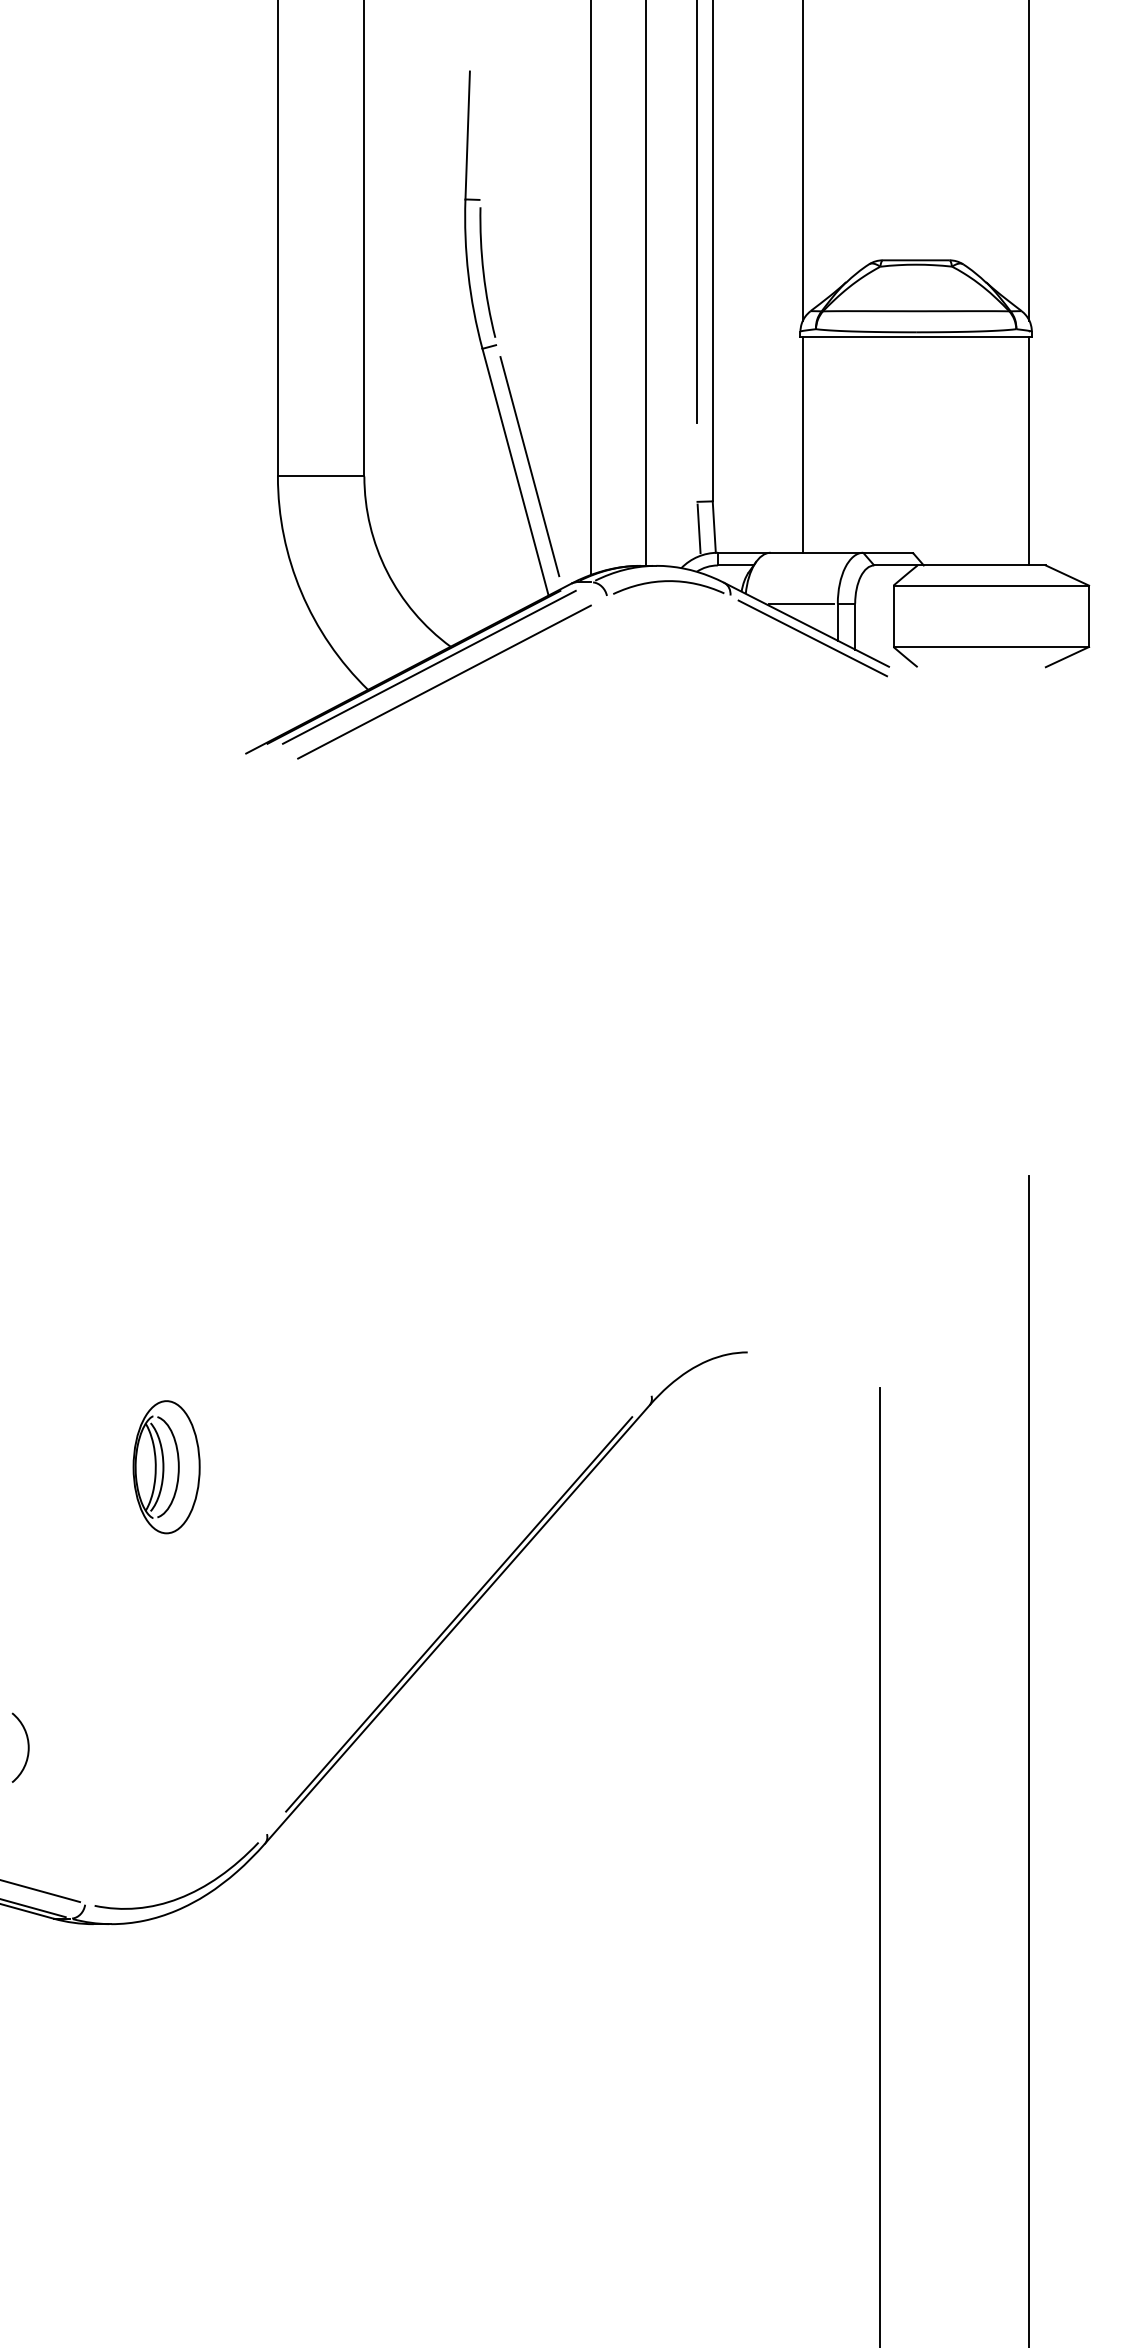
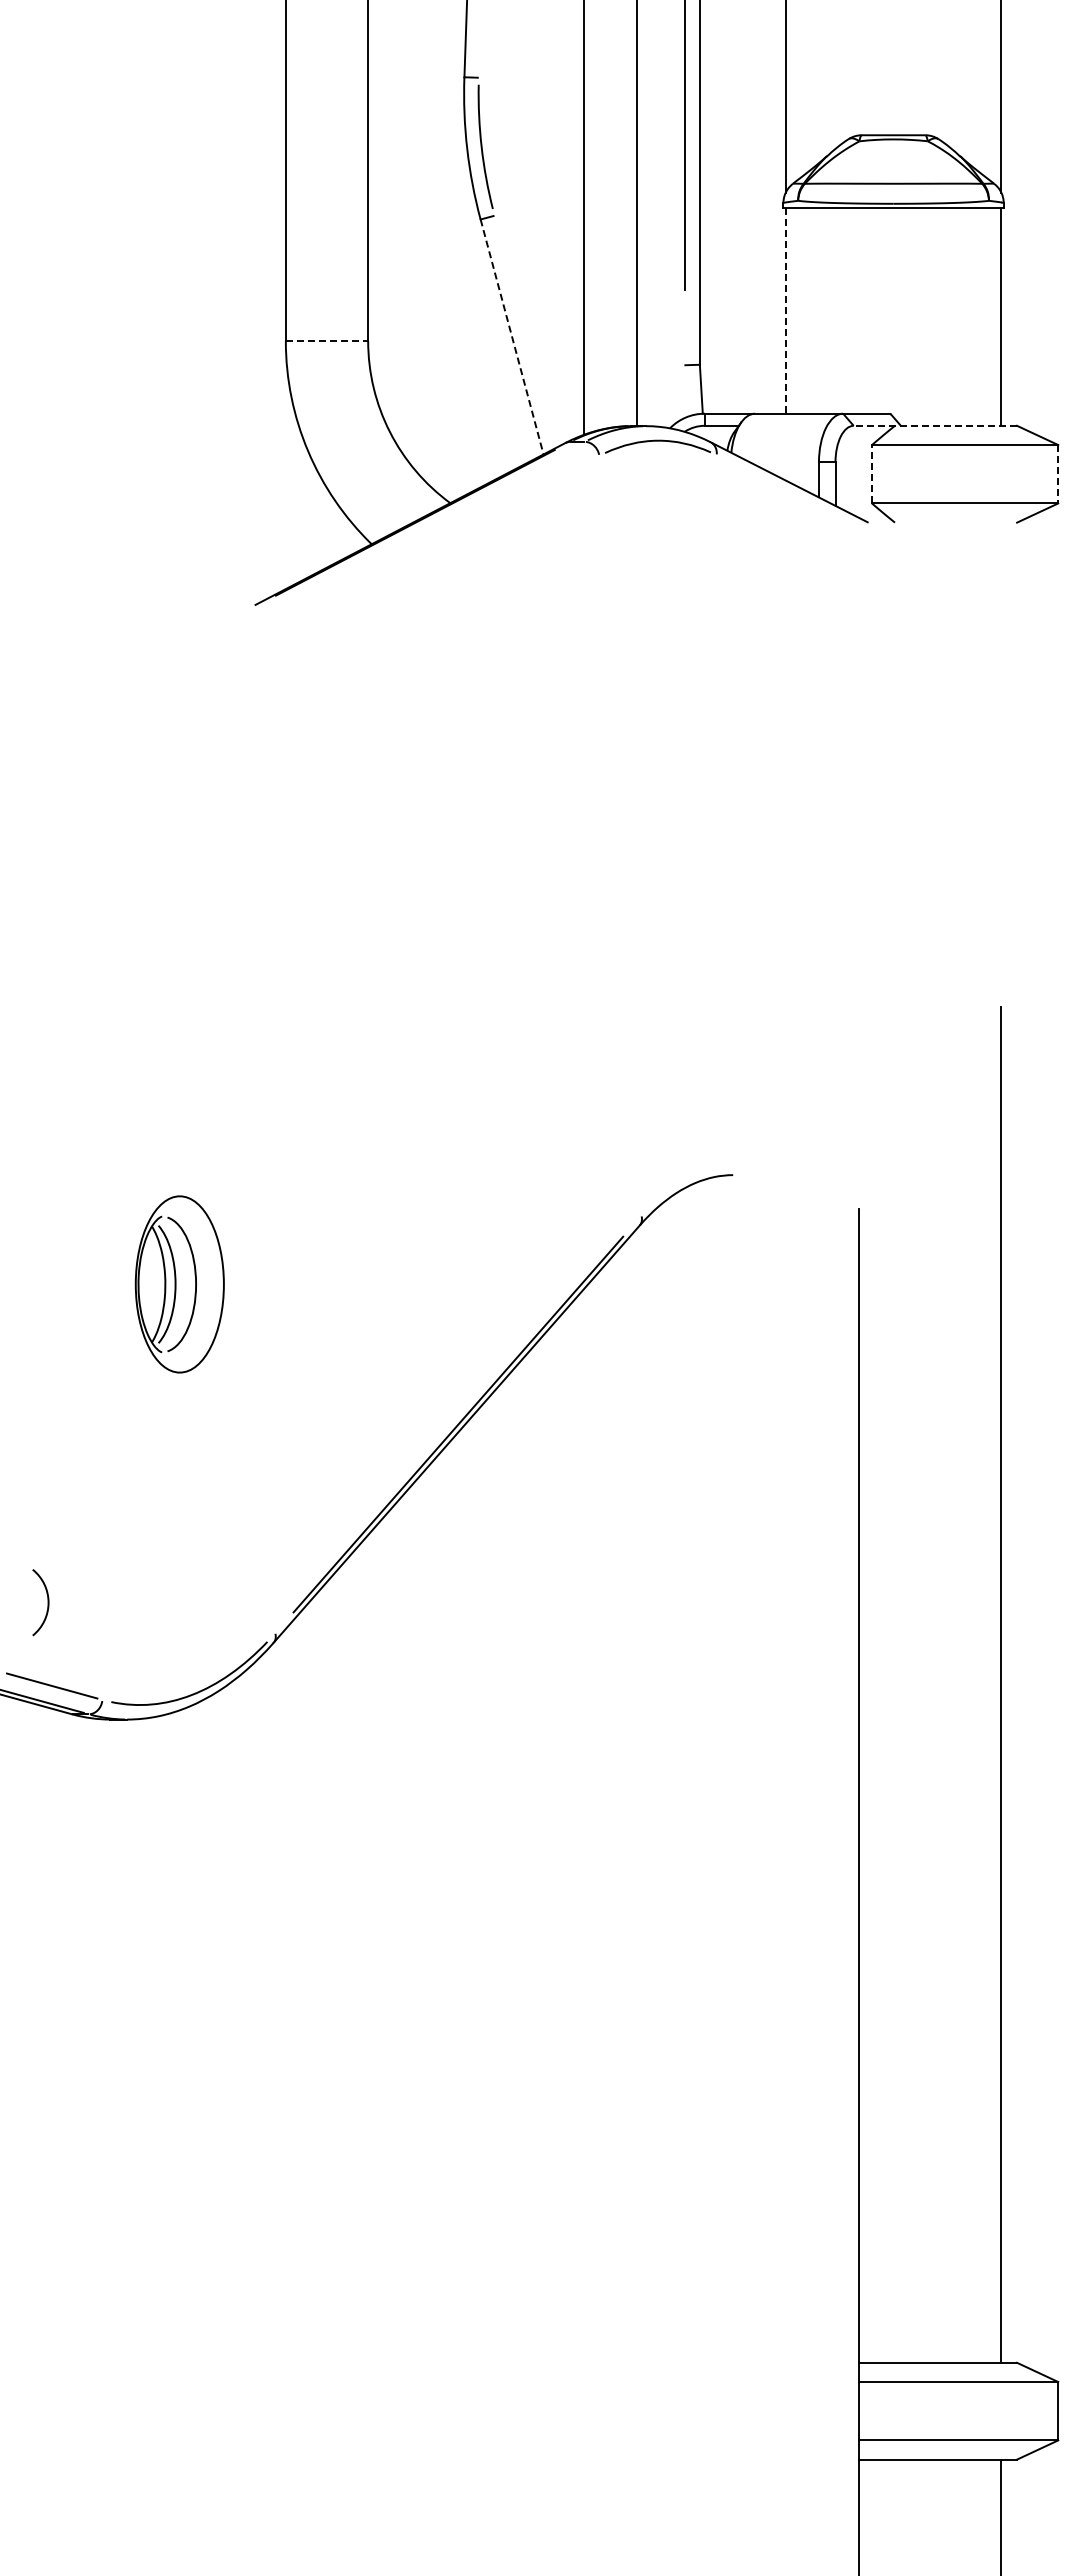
line: (802, 444) -> (785, 310), solid -> dashed
line: (529, 466) -> (525, 331), removed
line: (515, 471) -> (512, 336), solid -> dashed
line: (321, 476) -> (327, 341), solid -> dashed
line: (698, 528) -> (686, 390), removed
line: (960, 565) -> (935, 425), solid -> dashed
line: (801, 604) -> (784, 462), removed
line: (894, 615) -> (872, 473), solid -> dashed
line: (1089, 616) -> (1058, 474), solid -> dashed
line: (812, 638) -> (794, 495), removed
line: (428, 667) -> (429, 522), removed
line: (444, 681) -> (444, 536), removed
part: (166, 1467) -> (179, 1284), size x1.4
arc: (27, 1747) -> (47, 1602), moved

